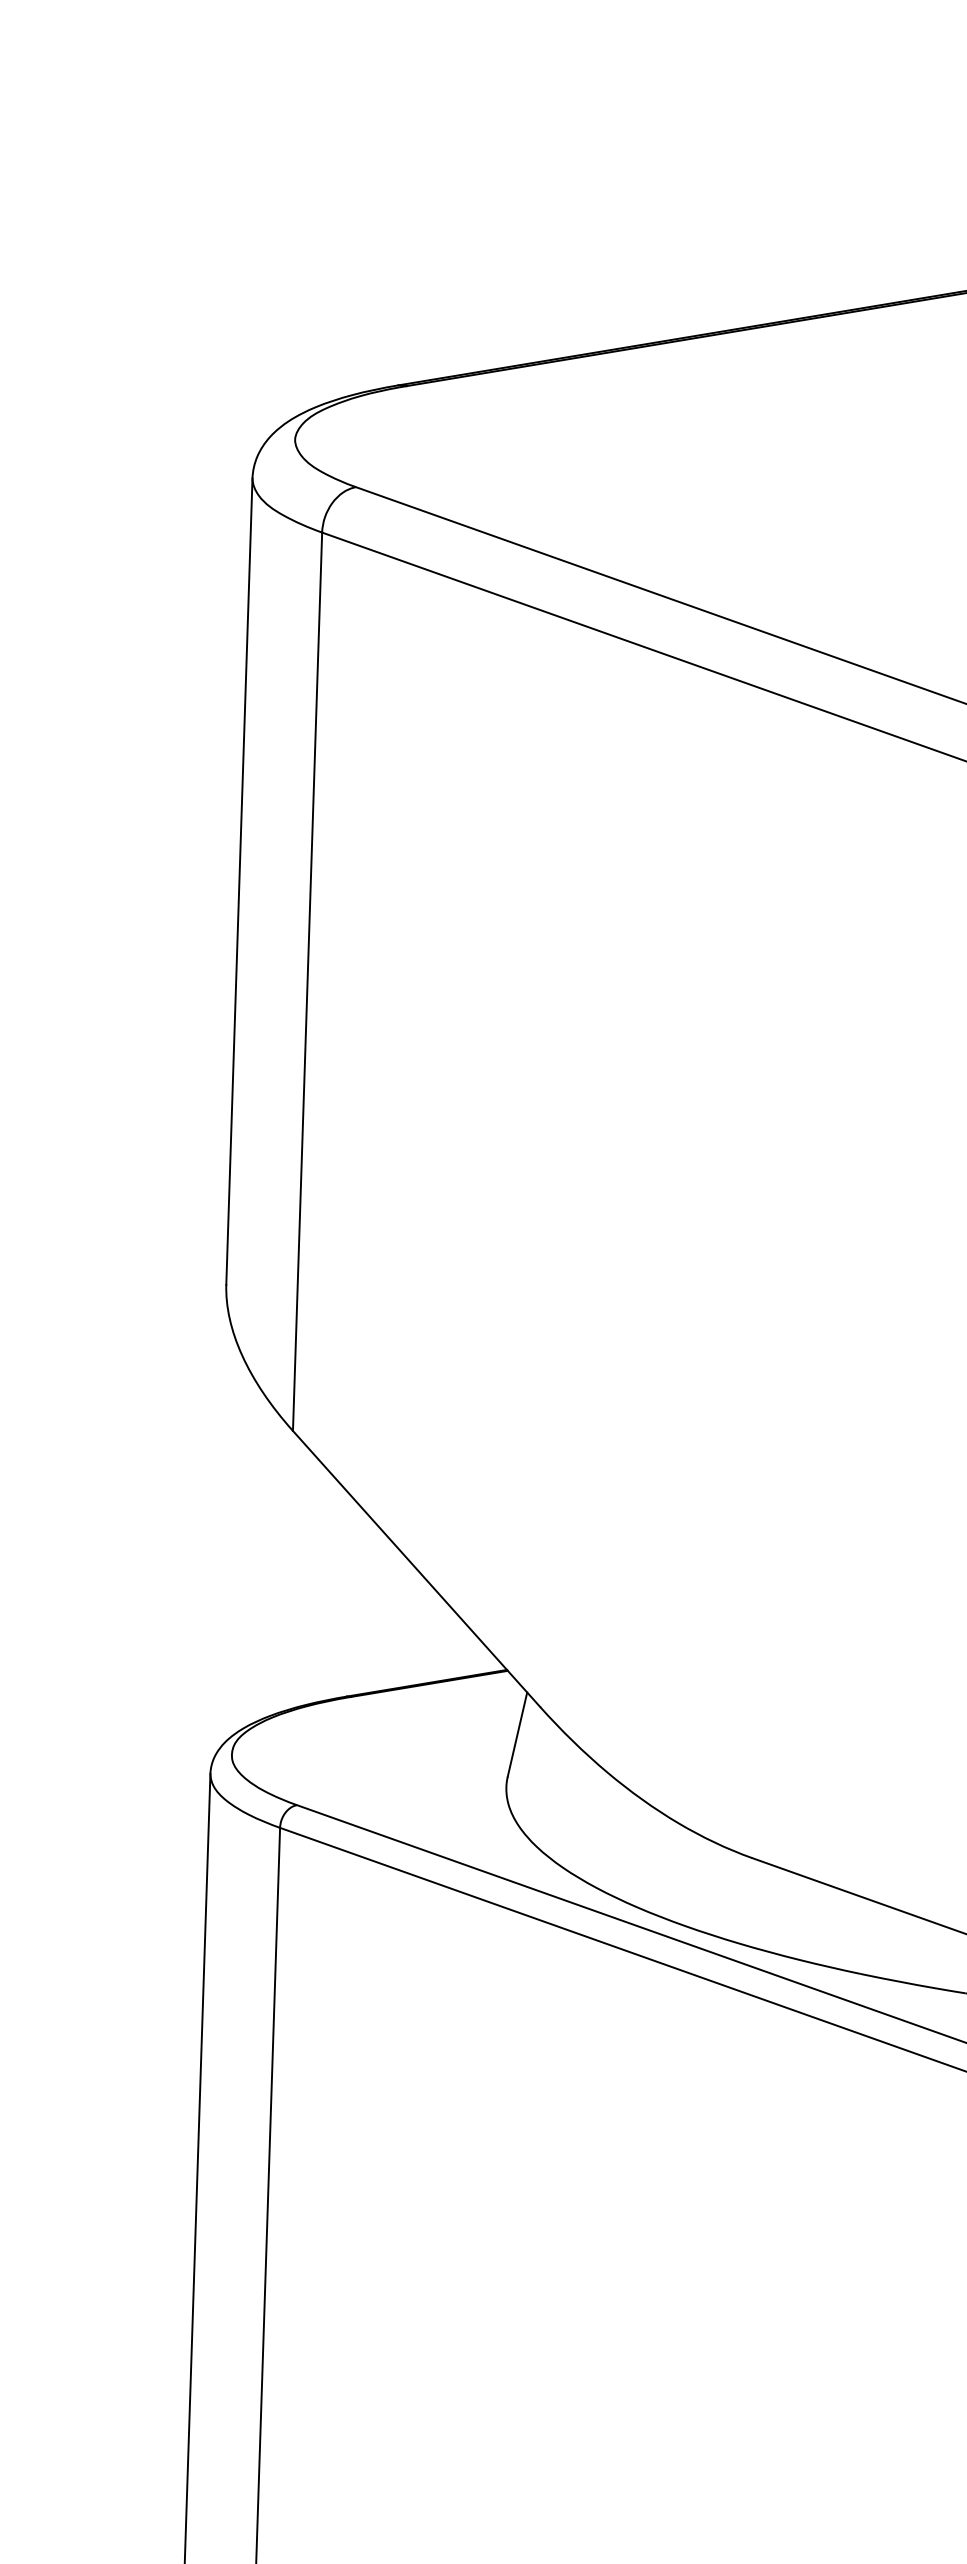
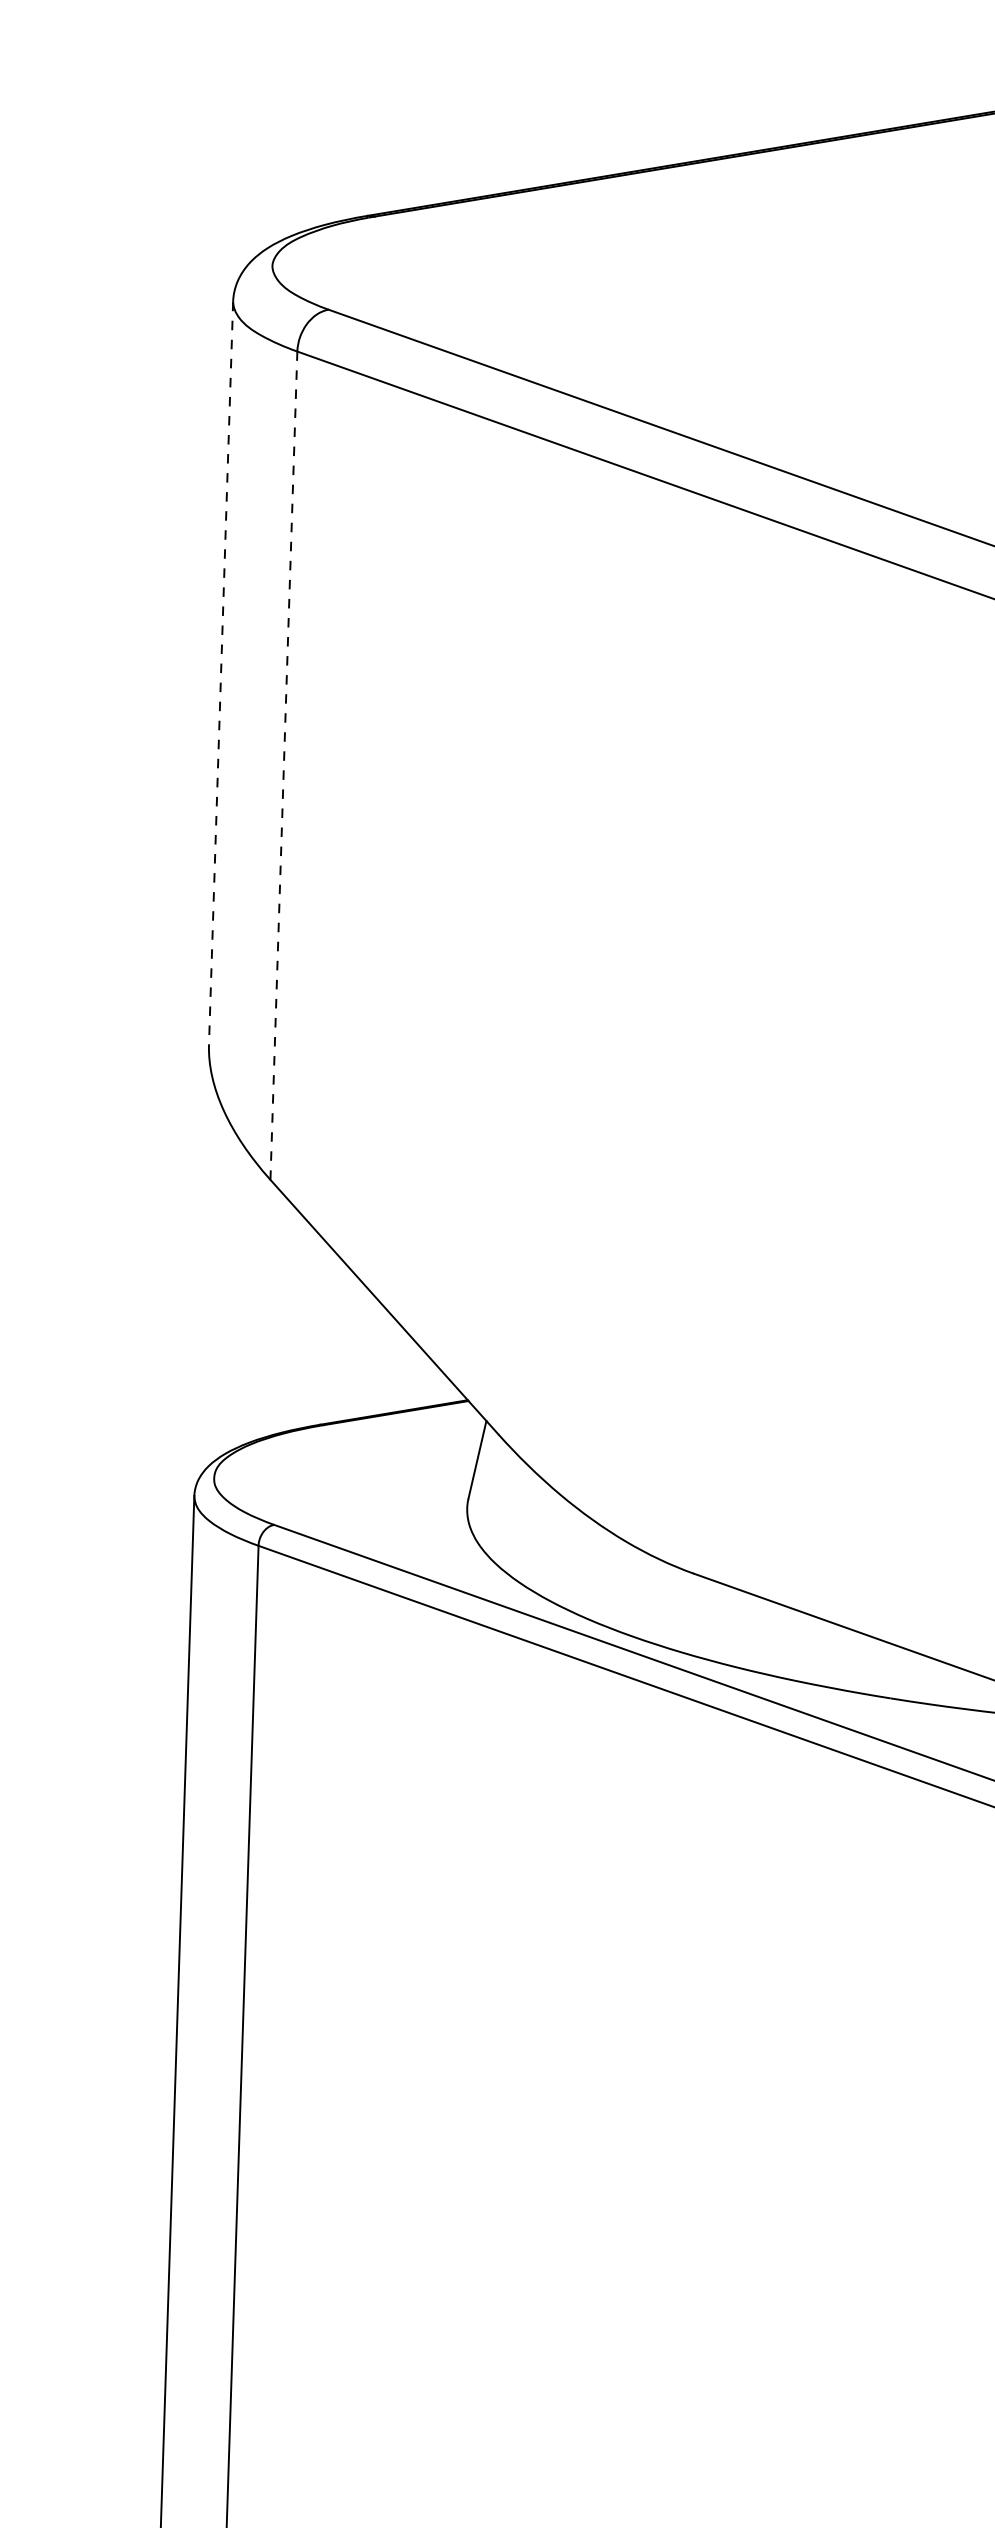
line: (239, 881) -> (221, 673), solid -> dashed
line: (307, 981) -> (283, 765), solid -> dashed

